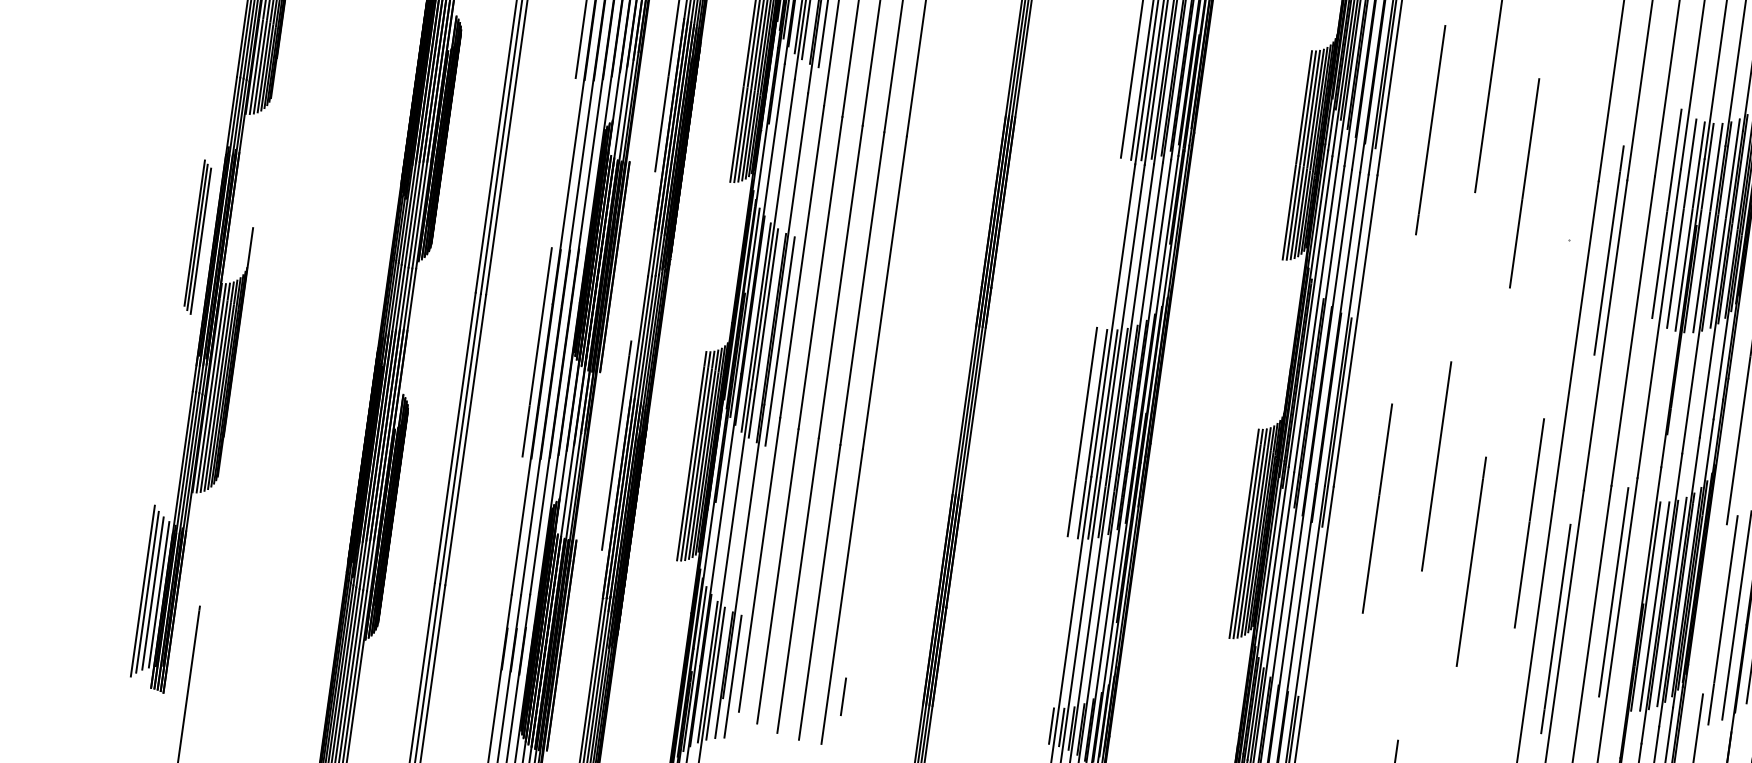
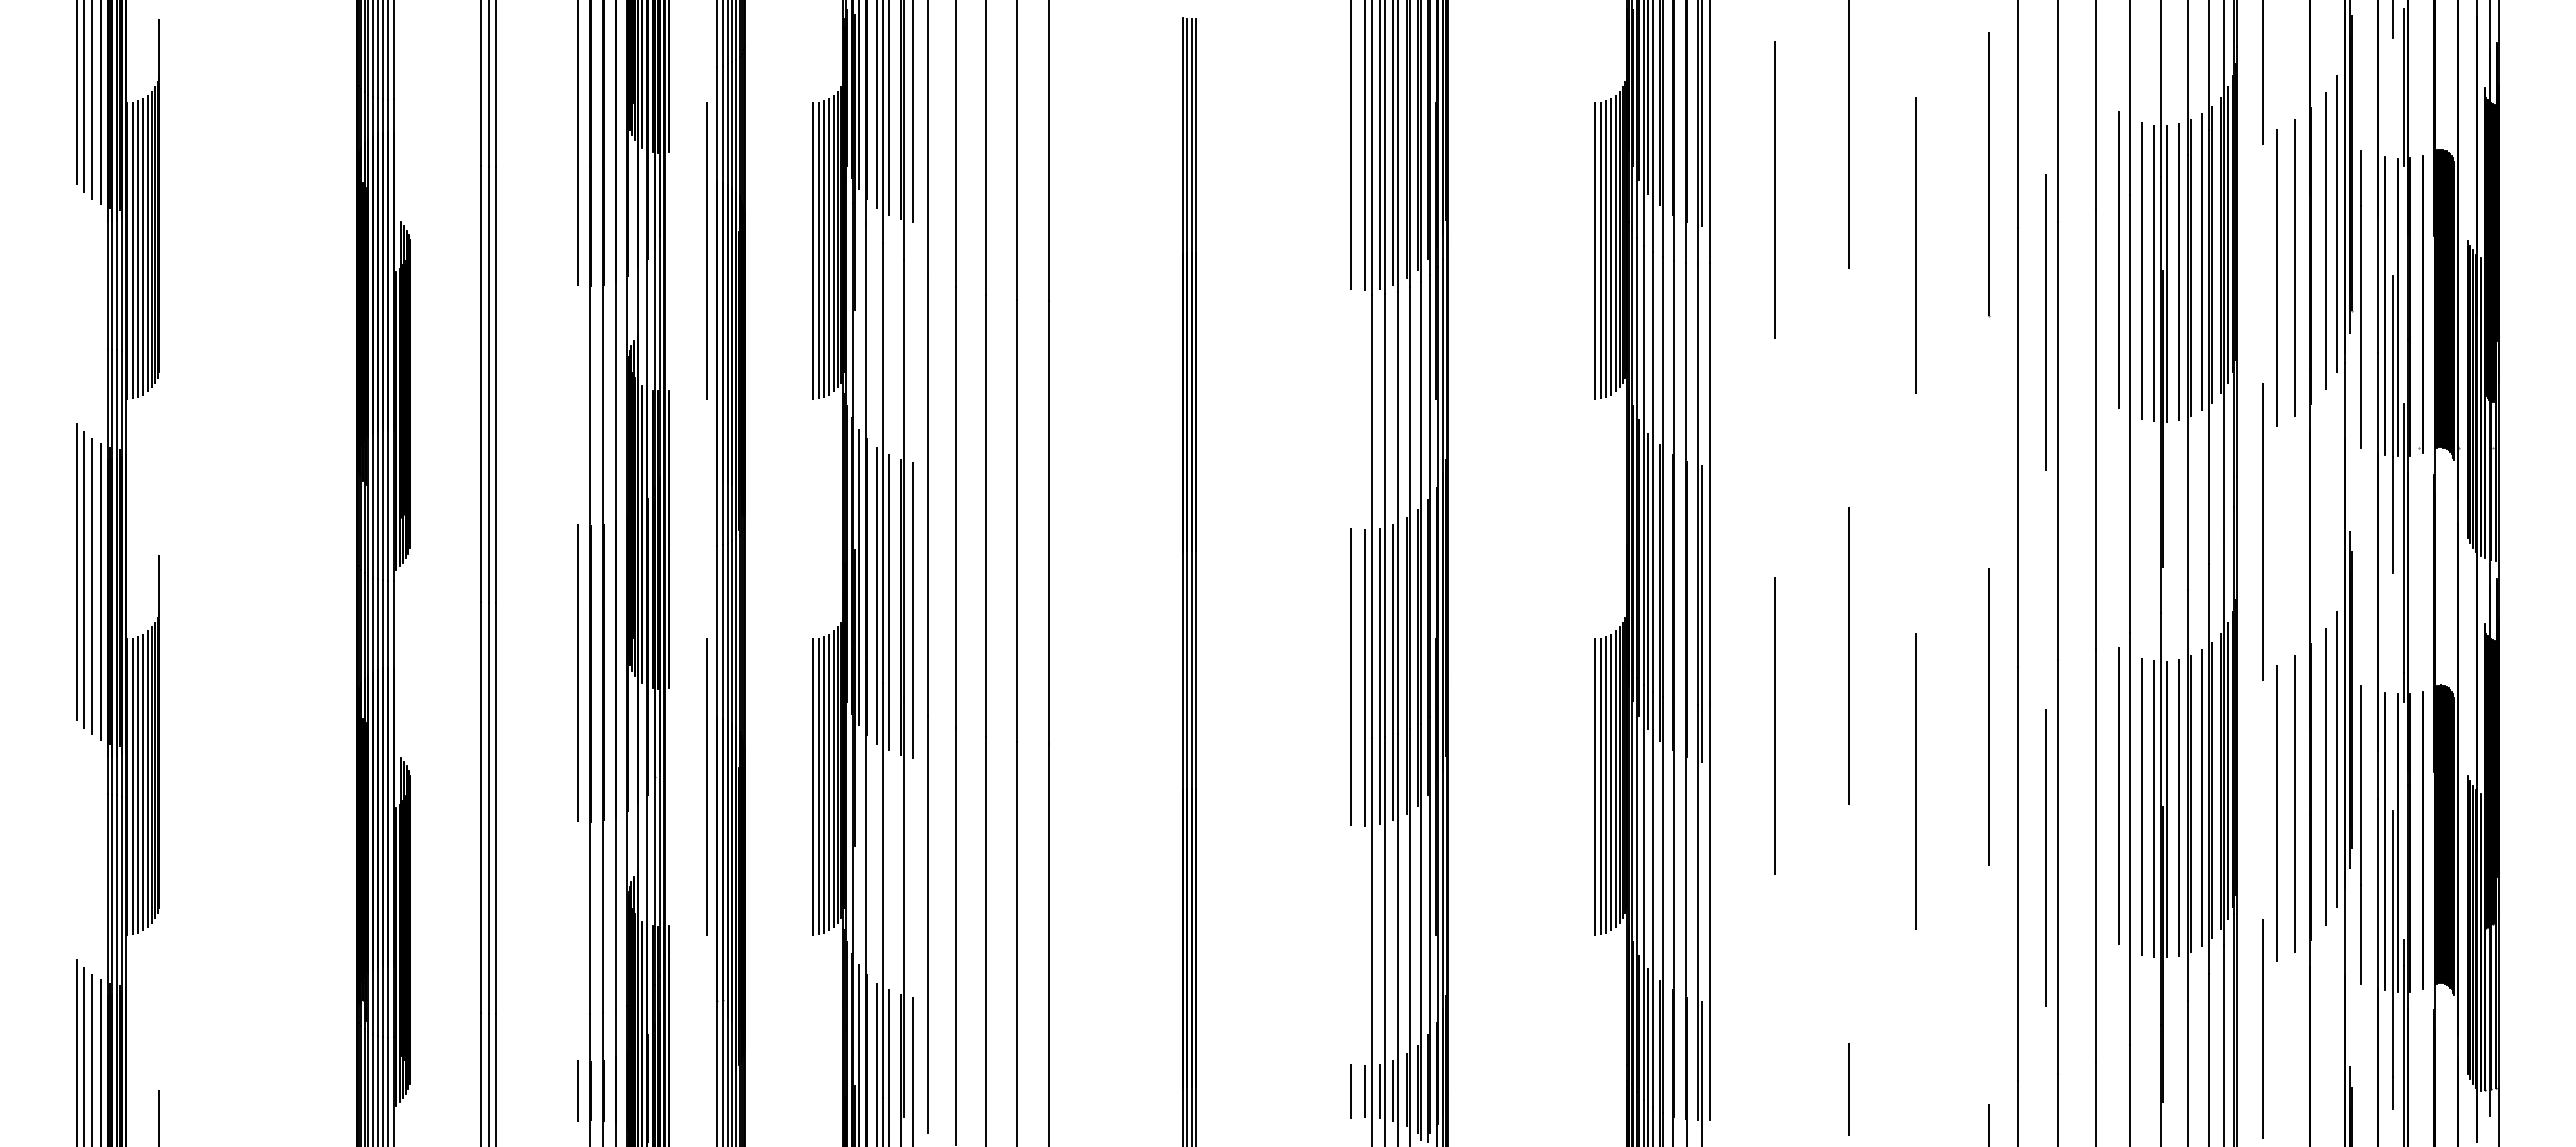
line: (1583, 139) -> (1988, 173), added
part: (197, 236) -> (84, 578), size x1.43
line: (207, 247) -> (100, 591), added
line: (1302, 394) -> (1648, 581), added
line: (1628, 601) -> (2141, 806), added
line: (1637, 604) -> (2154, 808), added
line: (496, 647) -> (578, 1090), added
line: (843, 696) -> (1350, 1091), moved

